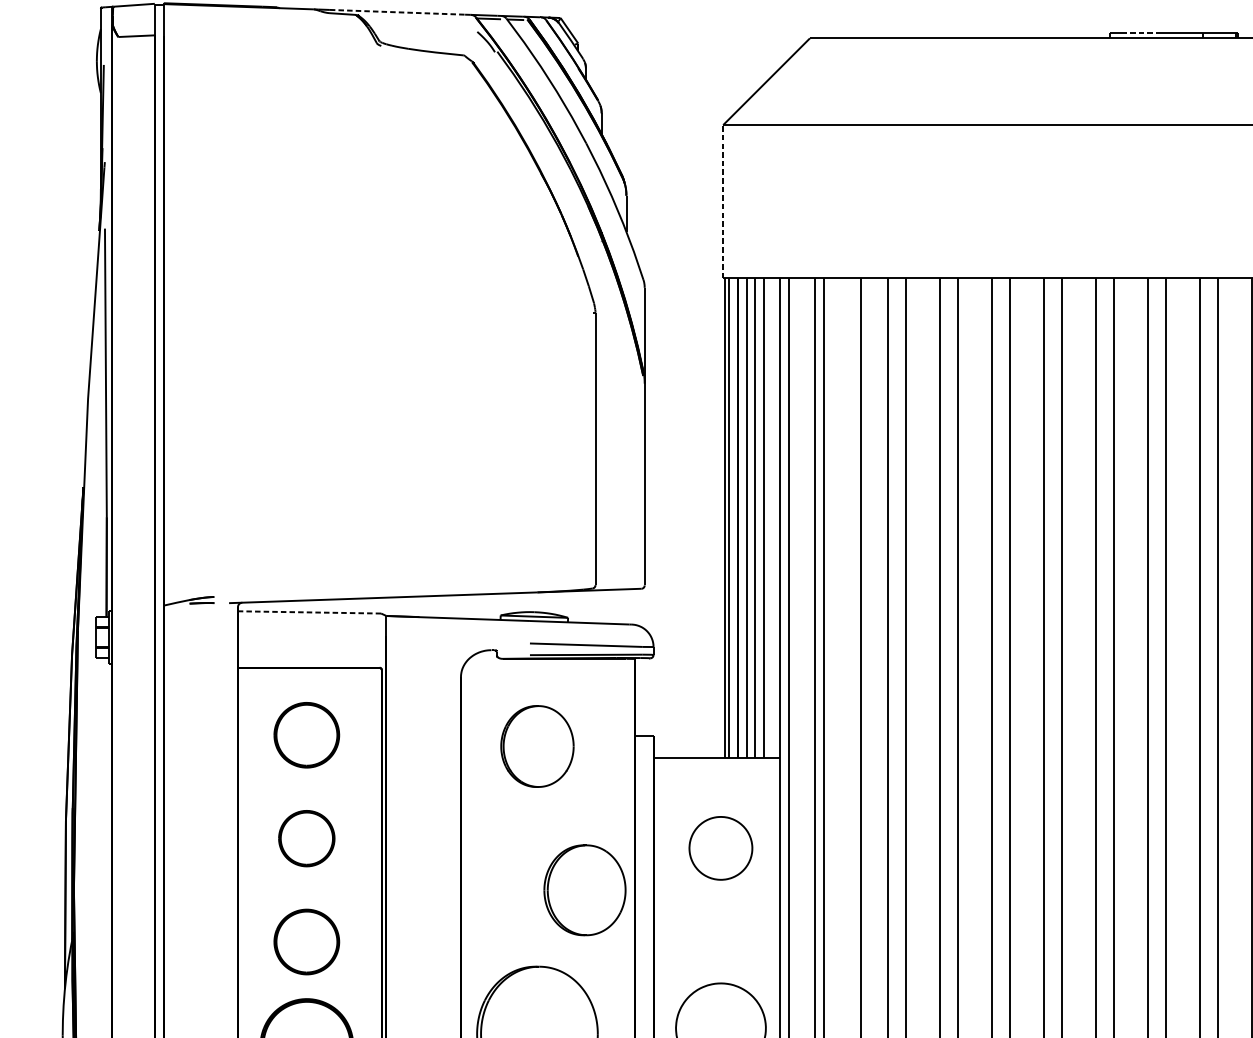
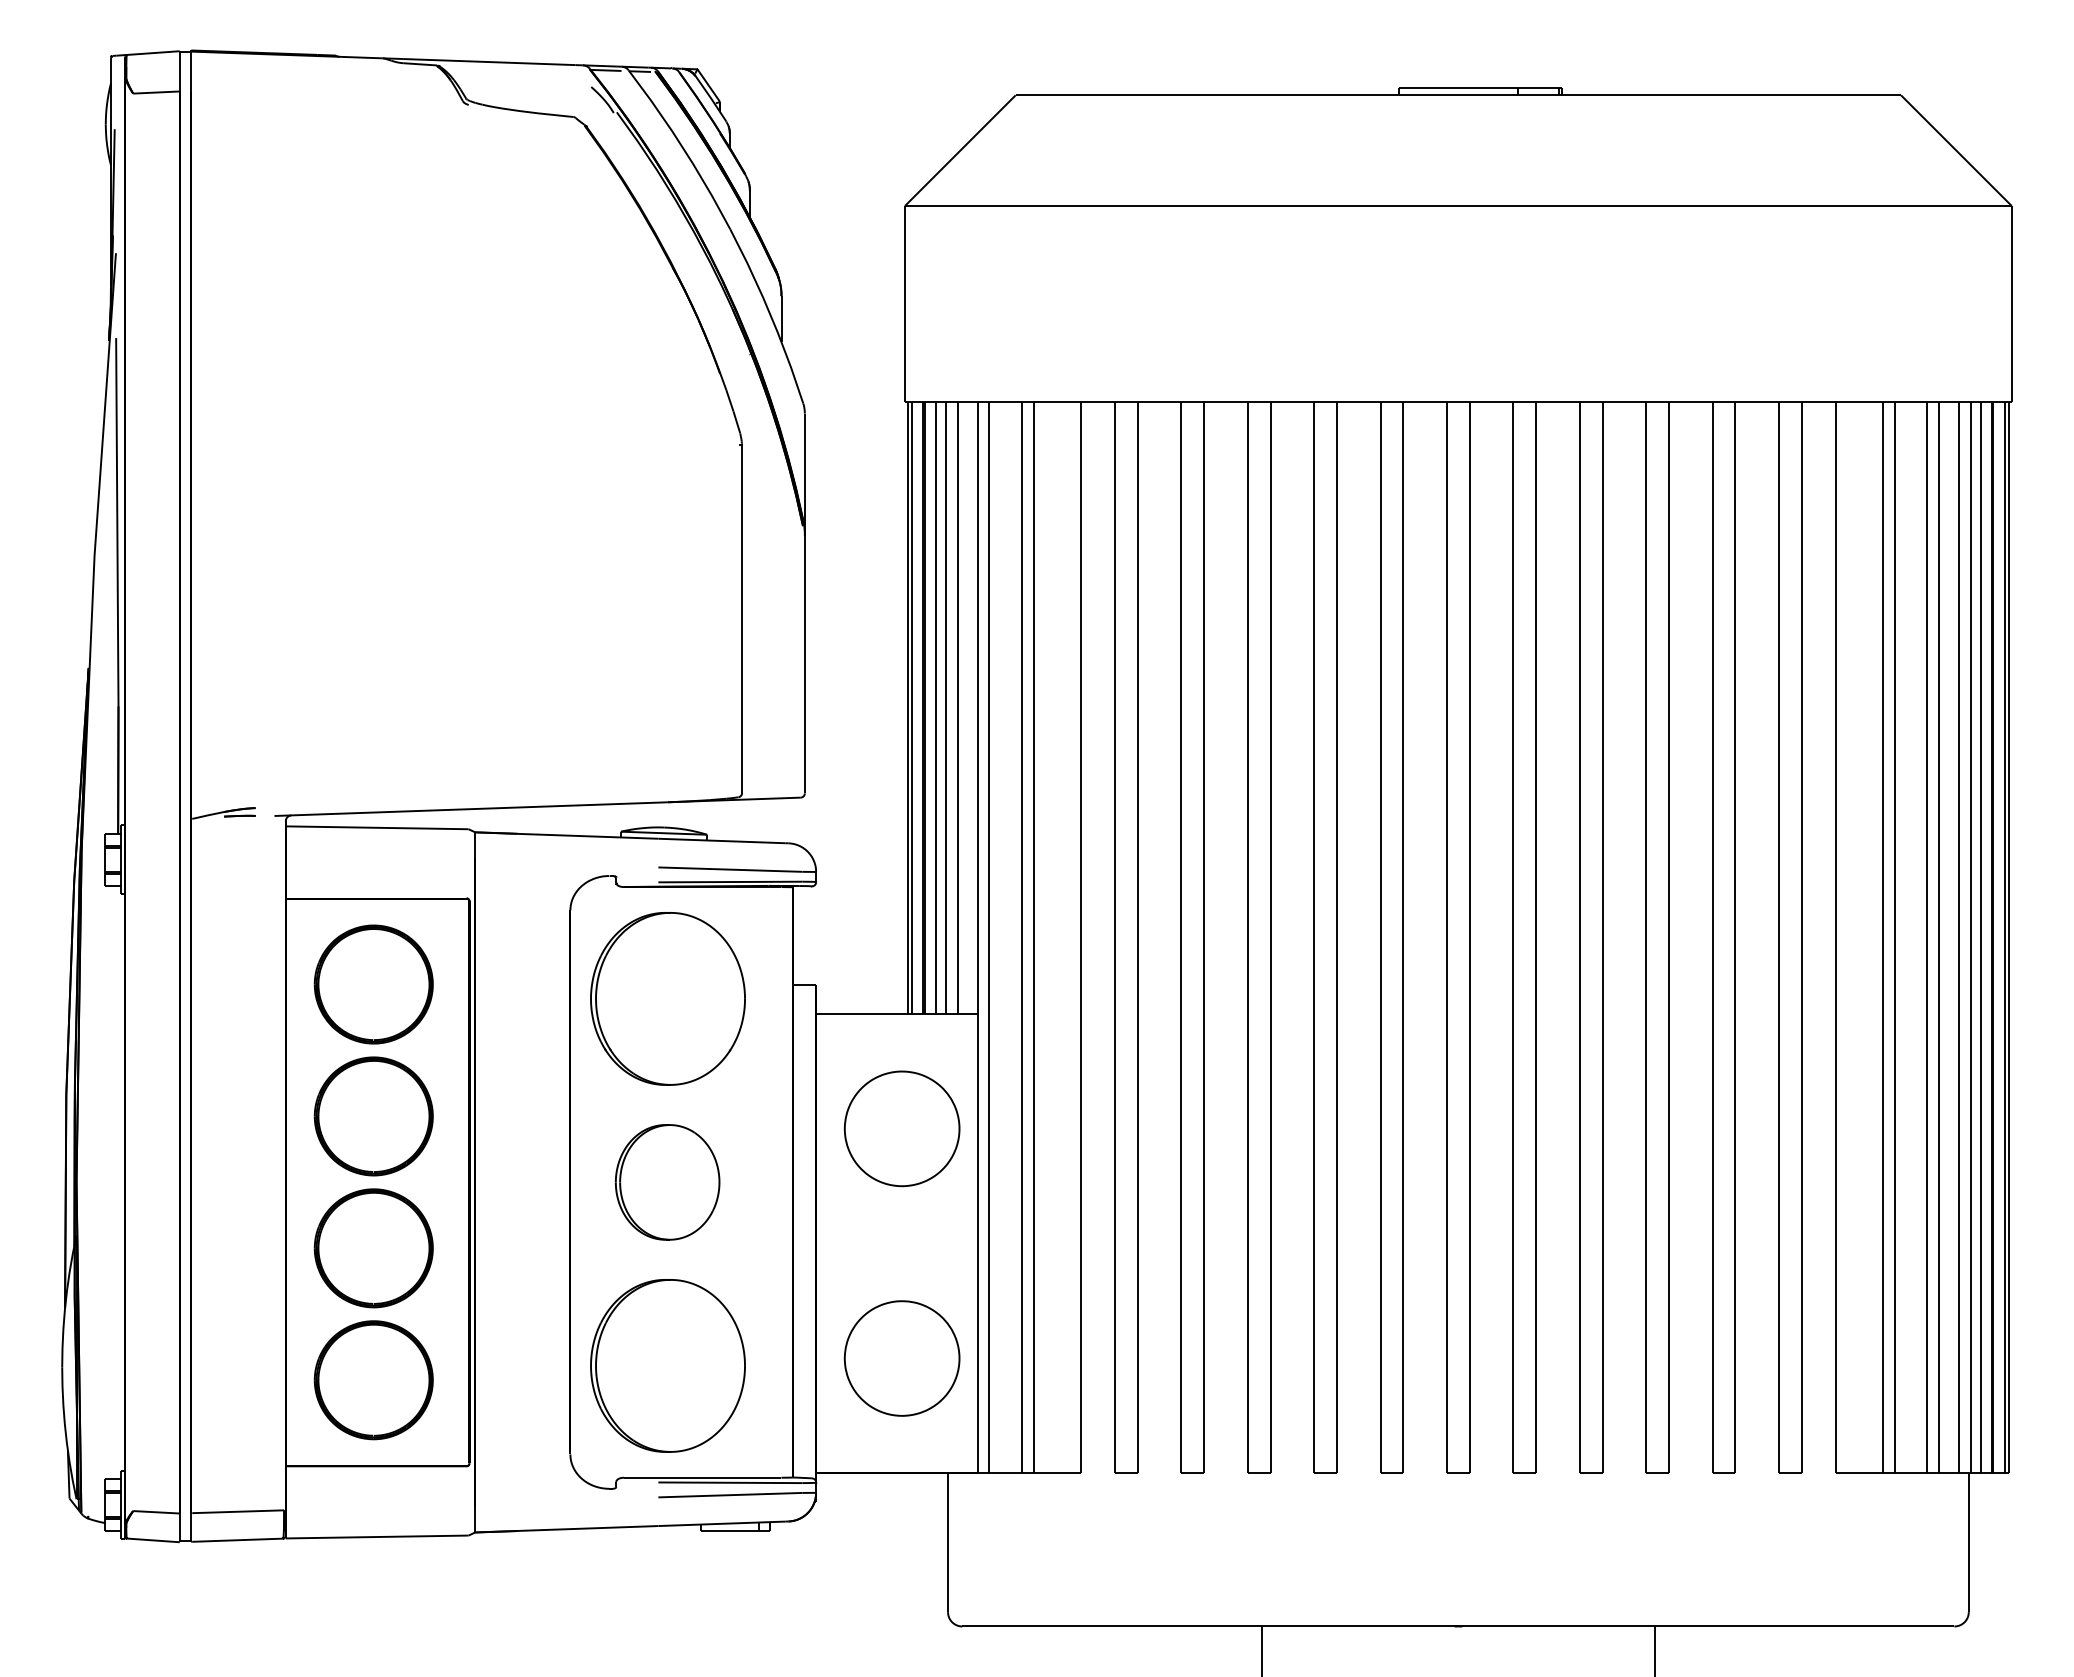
line: (397, 12) -> (489, 62), dashed -> solid
line: (1138, 33) -> (1435, 88), dashed -> solid
line: (723, 201) -> (905, 303), dashed -> solid
line: (309, 612) -> (376, 827), dashed -> solid
part: (306, 735) -> (373, 984), size x1.43
part: (537, 746) -> (667, 998), size x1.67
part: (306, 838) -> (373, 1116), size x1.67
part: (720, 848) -> (901, 1128), size x1.43
part: (584, 890) -> (667, 1182), moved
part: (306, 942) -> (373, 1248), size x1.43

